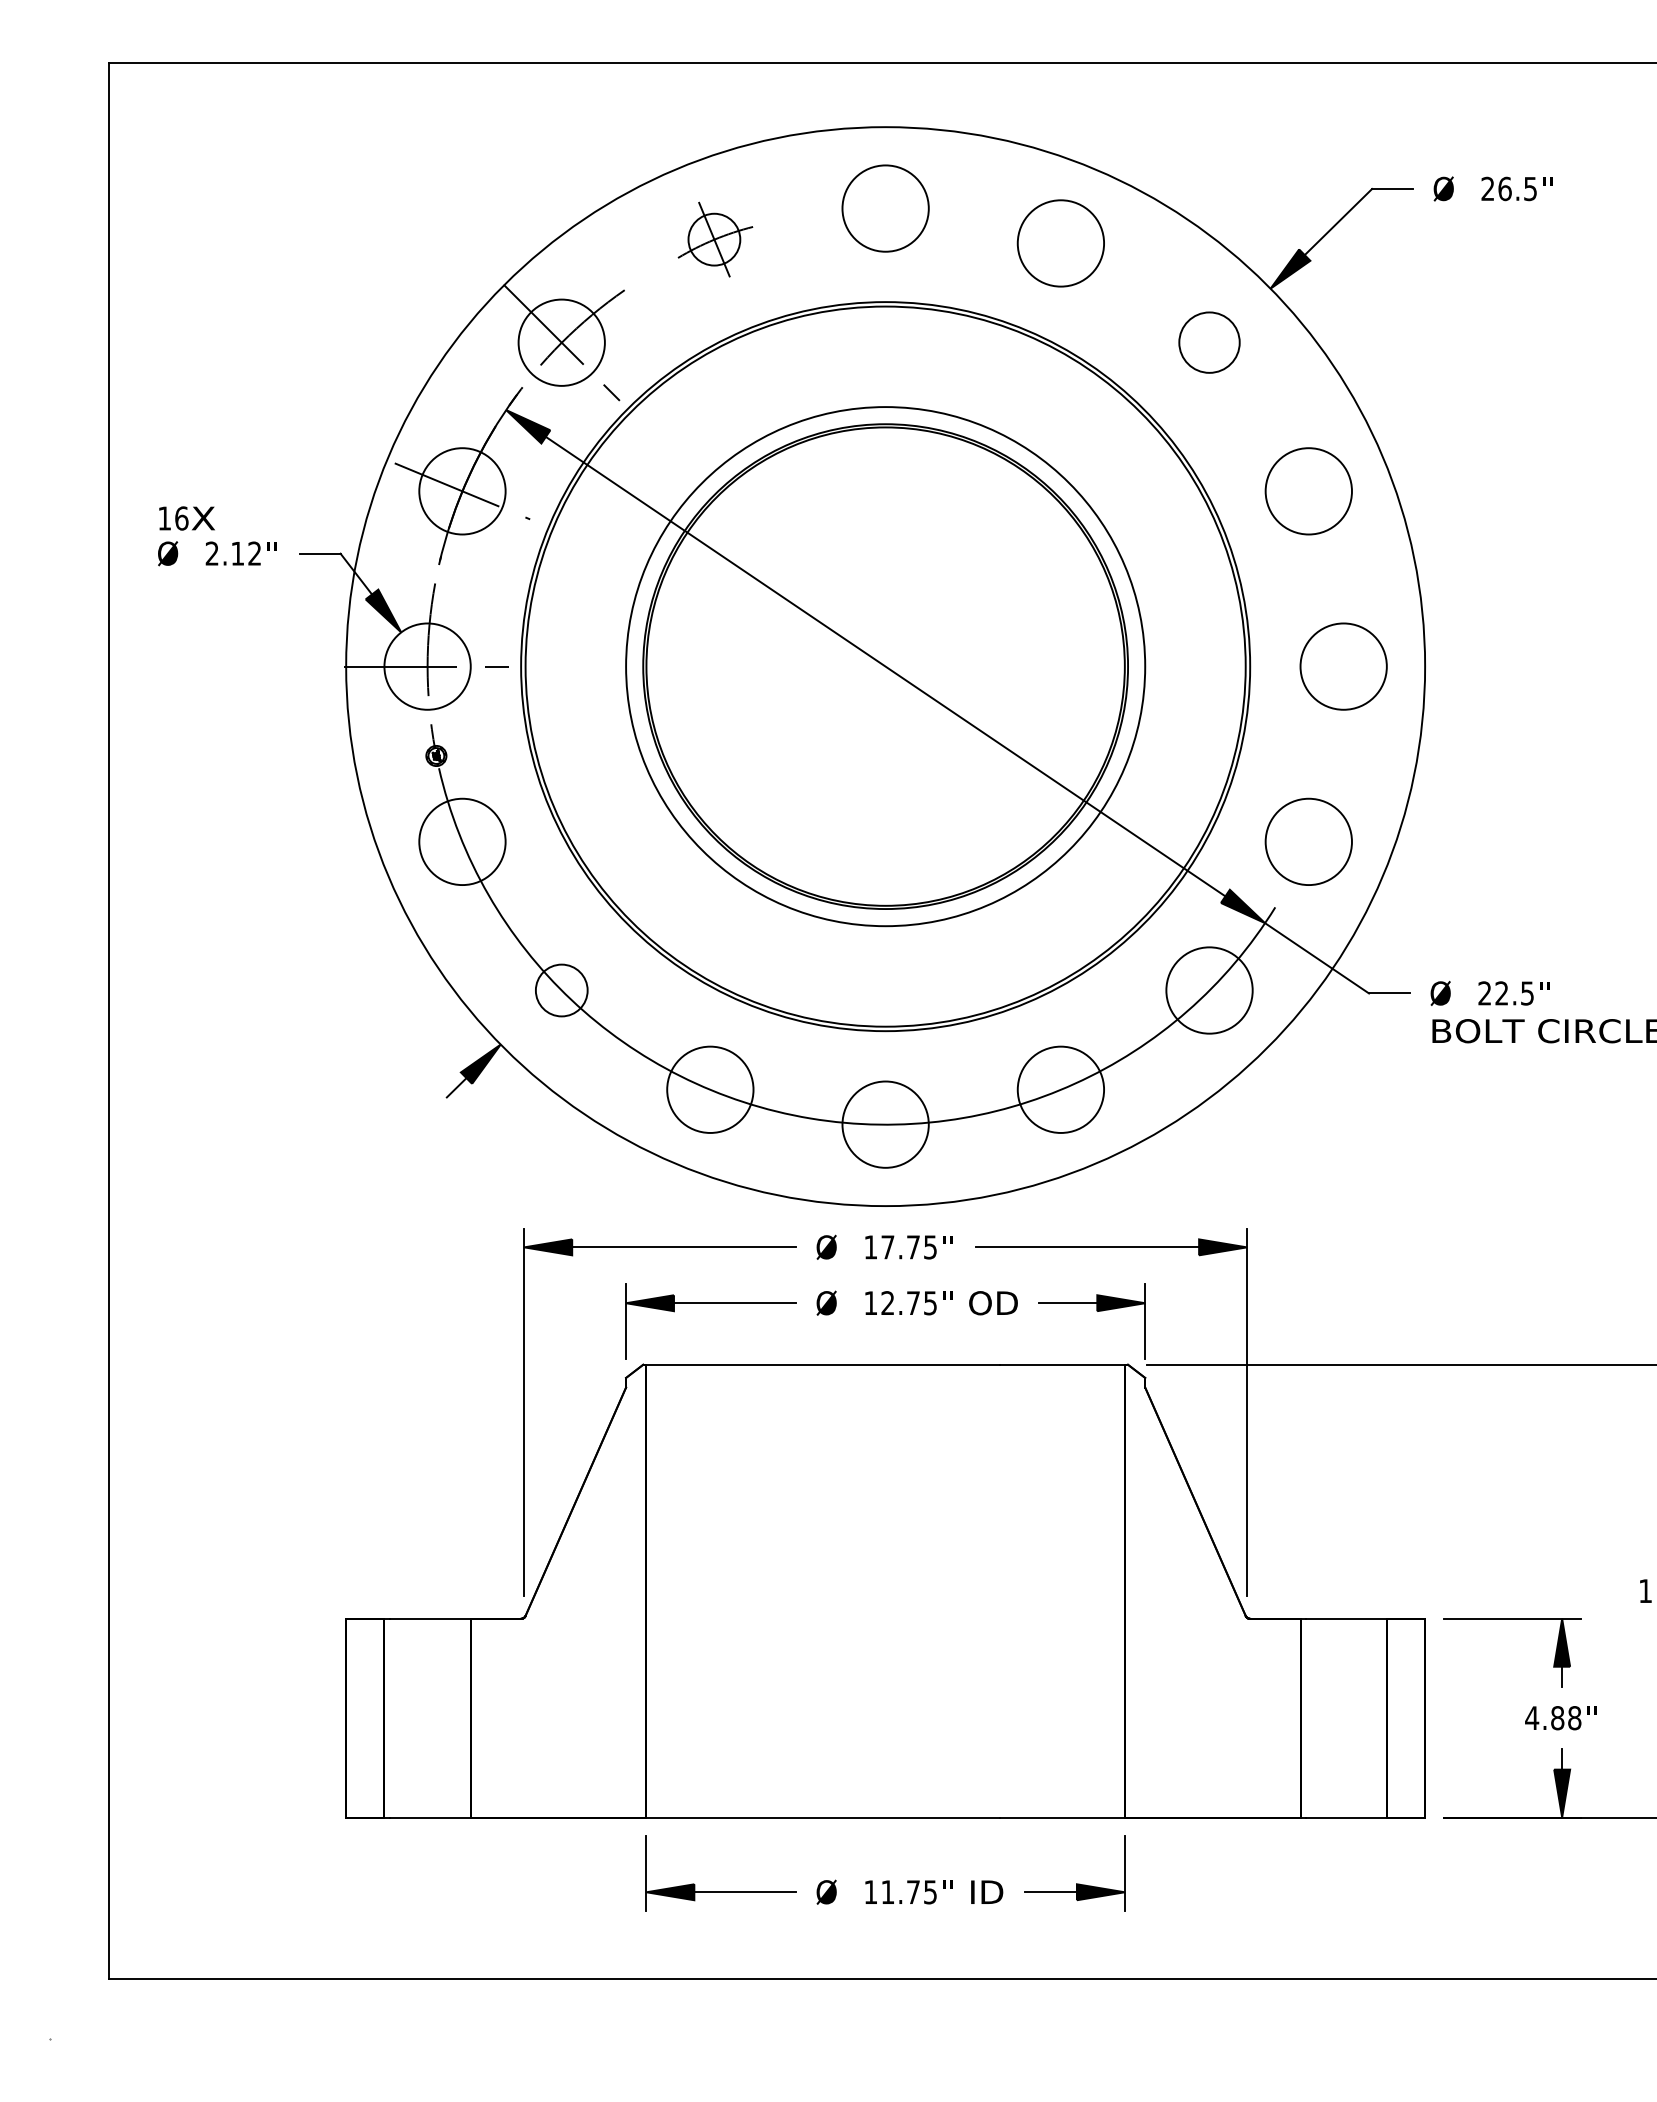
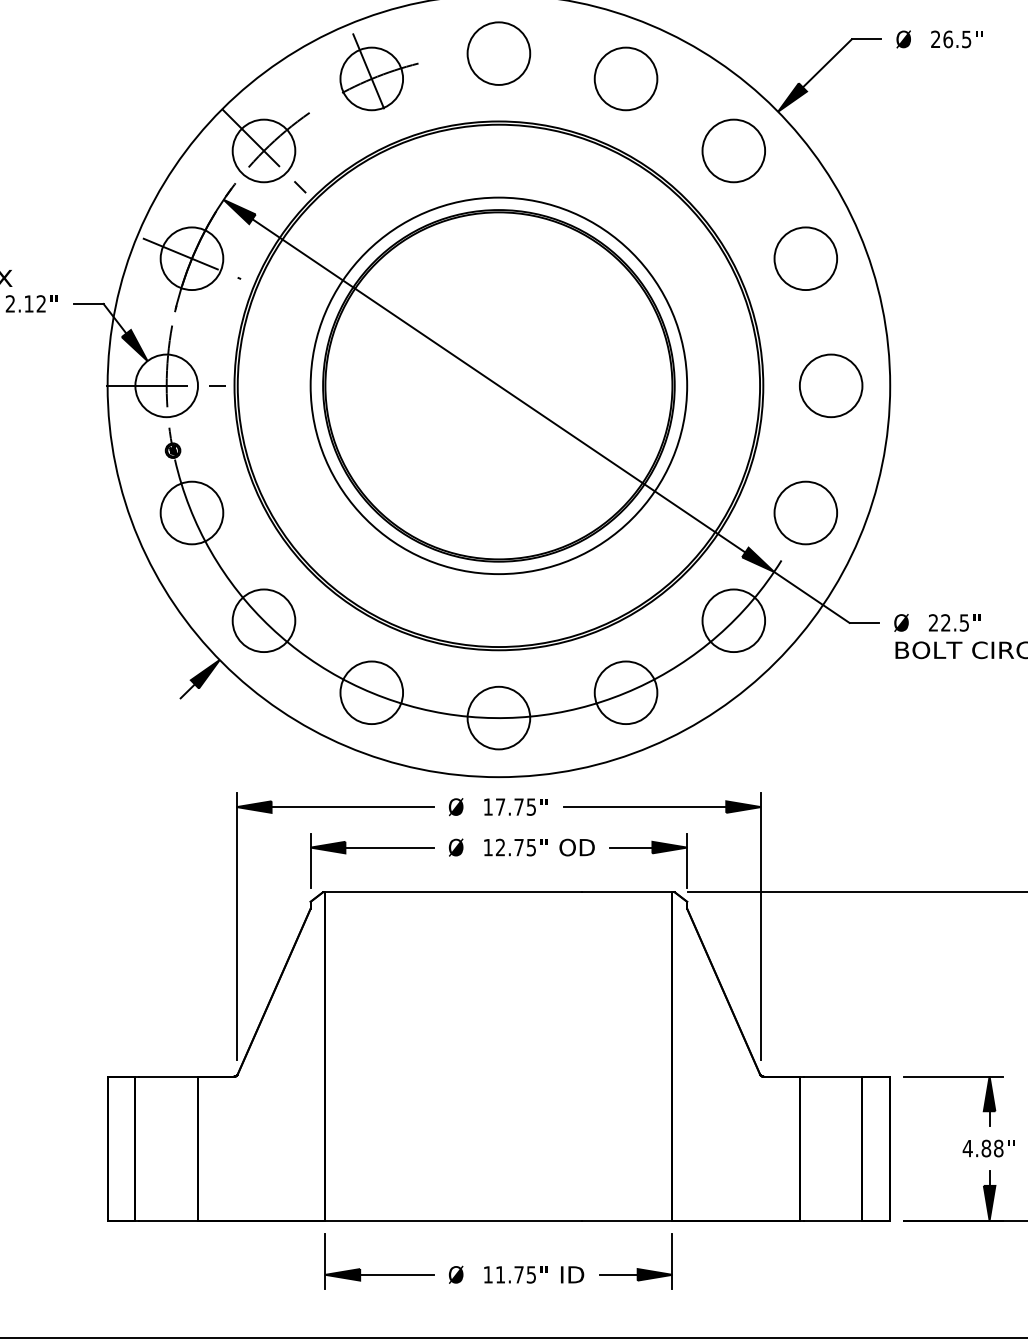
part: (720, 233) -> (379, 71), size x1.67
circle: (1209, 342) -> (733, 150), size x1.43
circle: (561, 990) -> (263, 620), size x1.67

